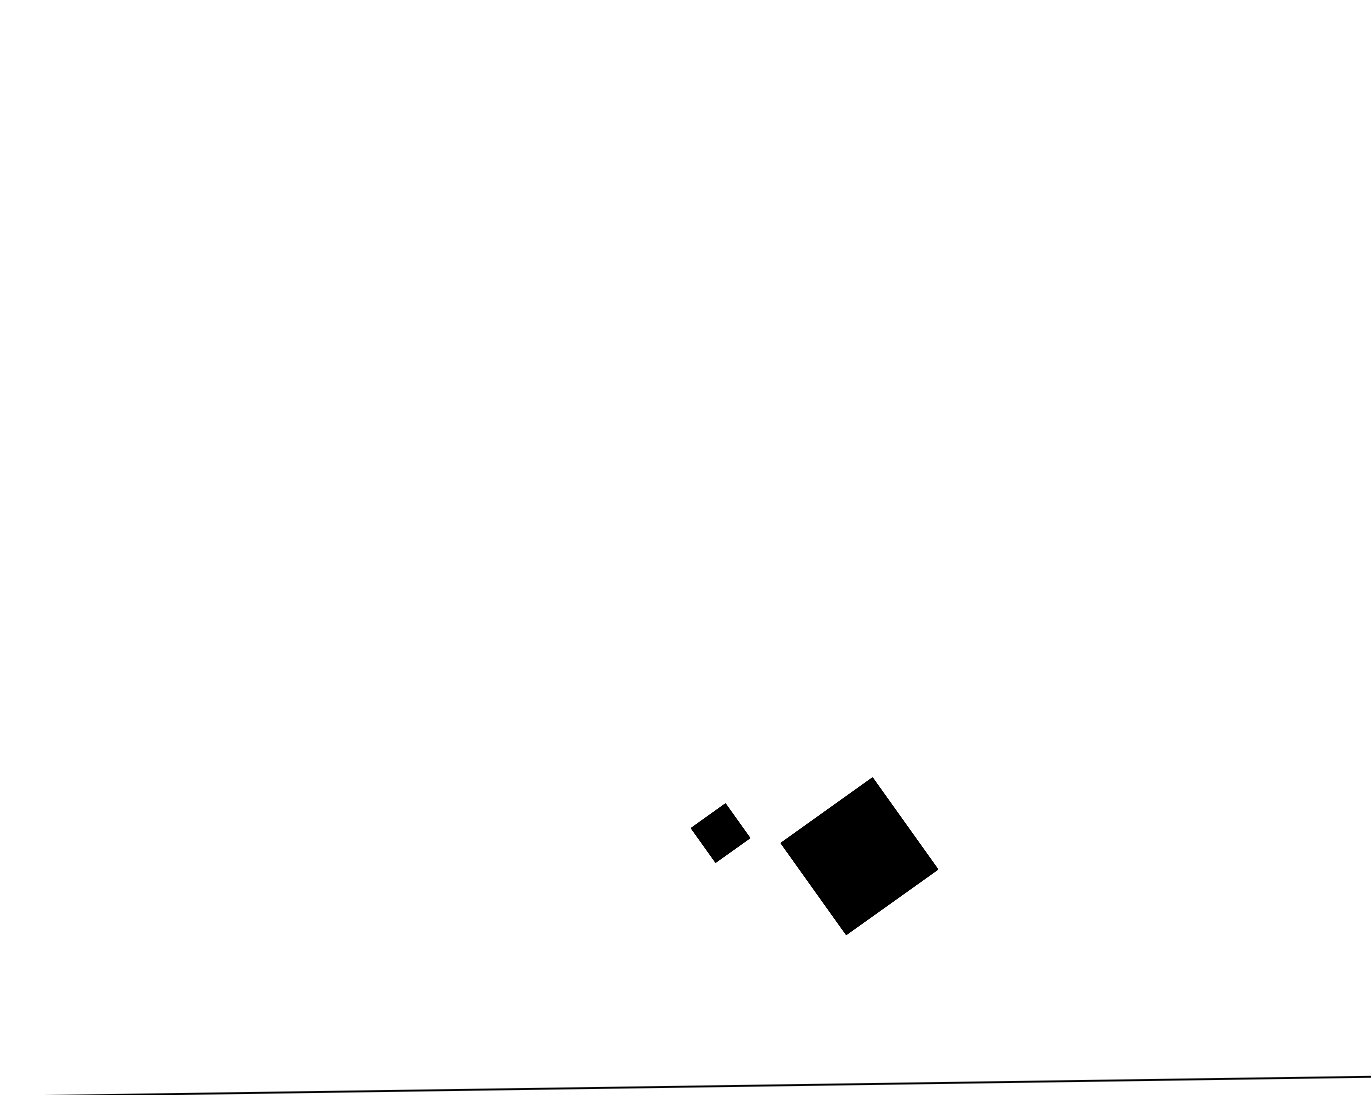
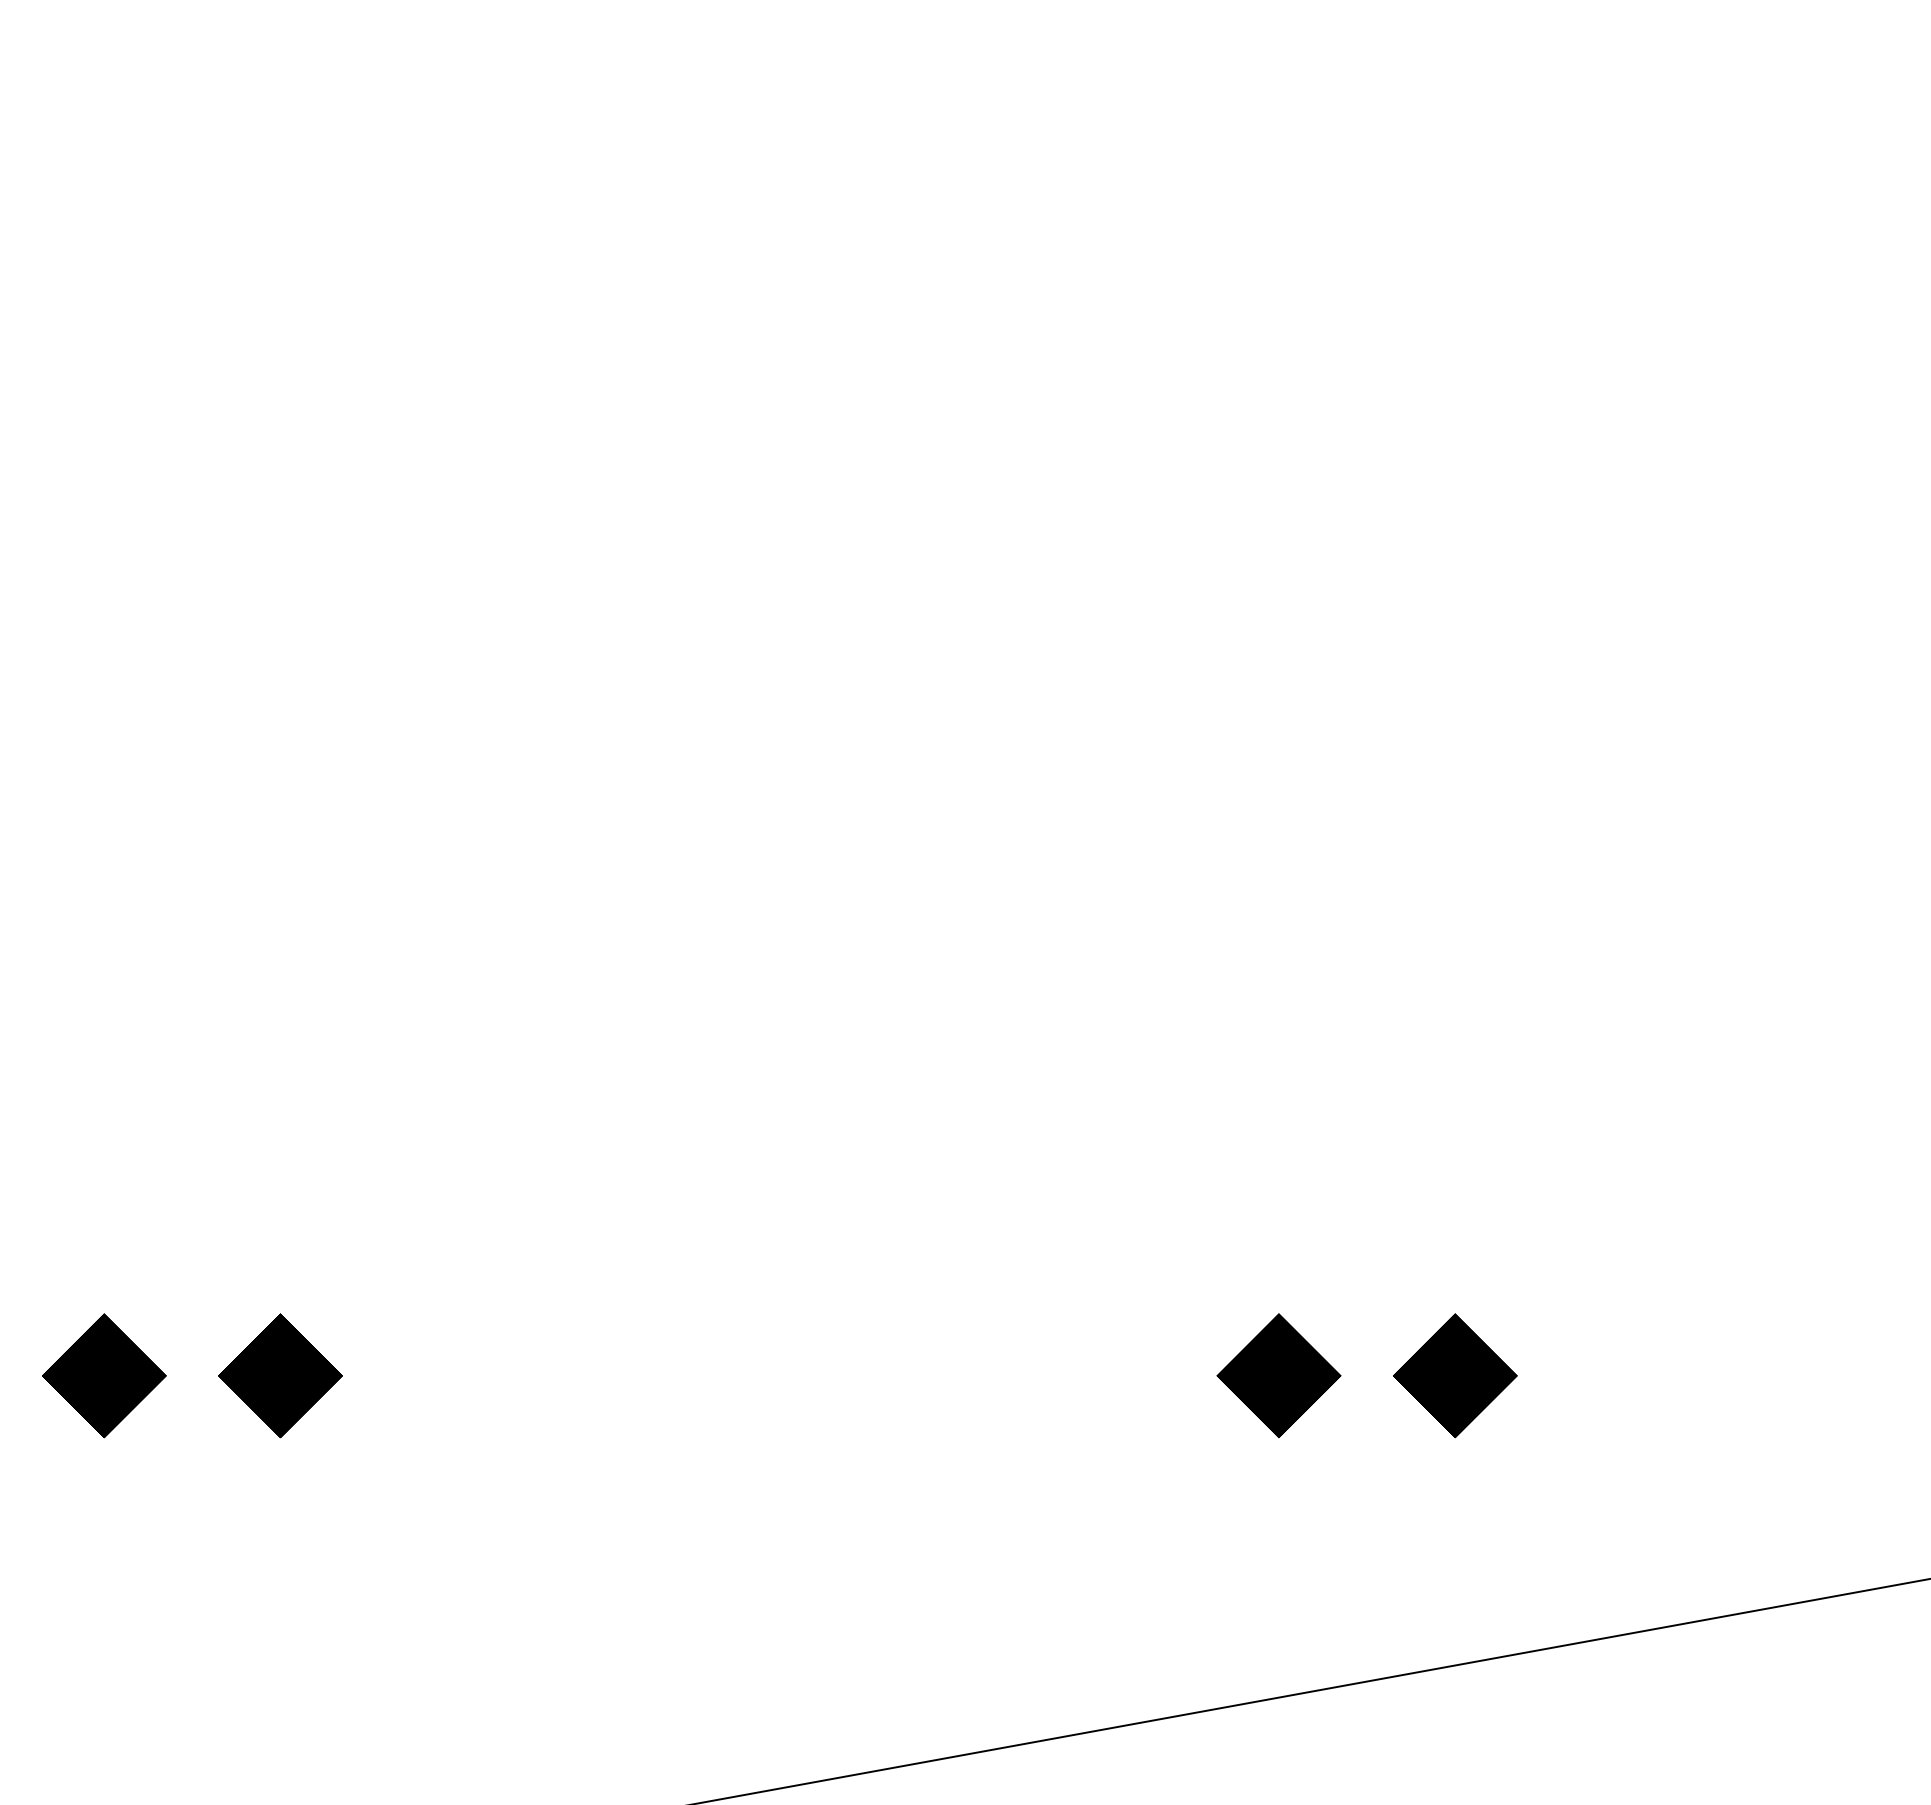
part: (720, 832) -> (1278, 1375), size x1.67
part: (859, 856) -> (1455, 1375), size x0.62

